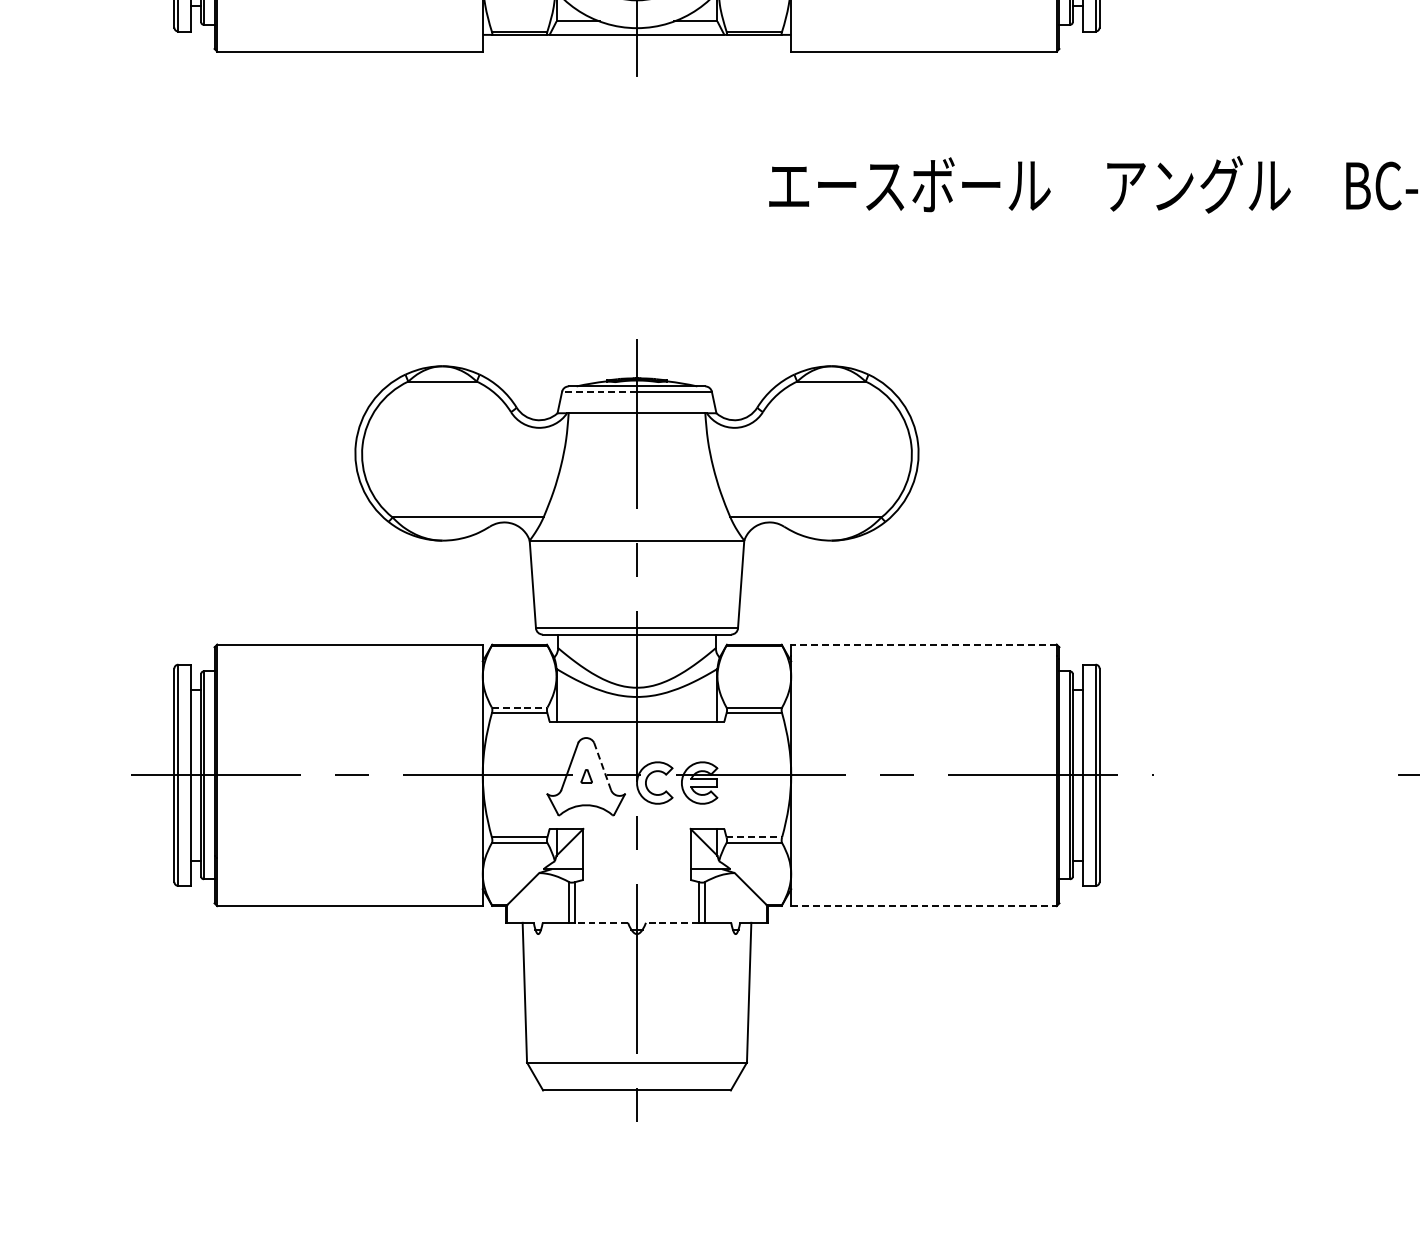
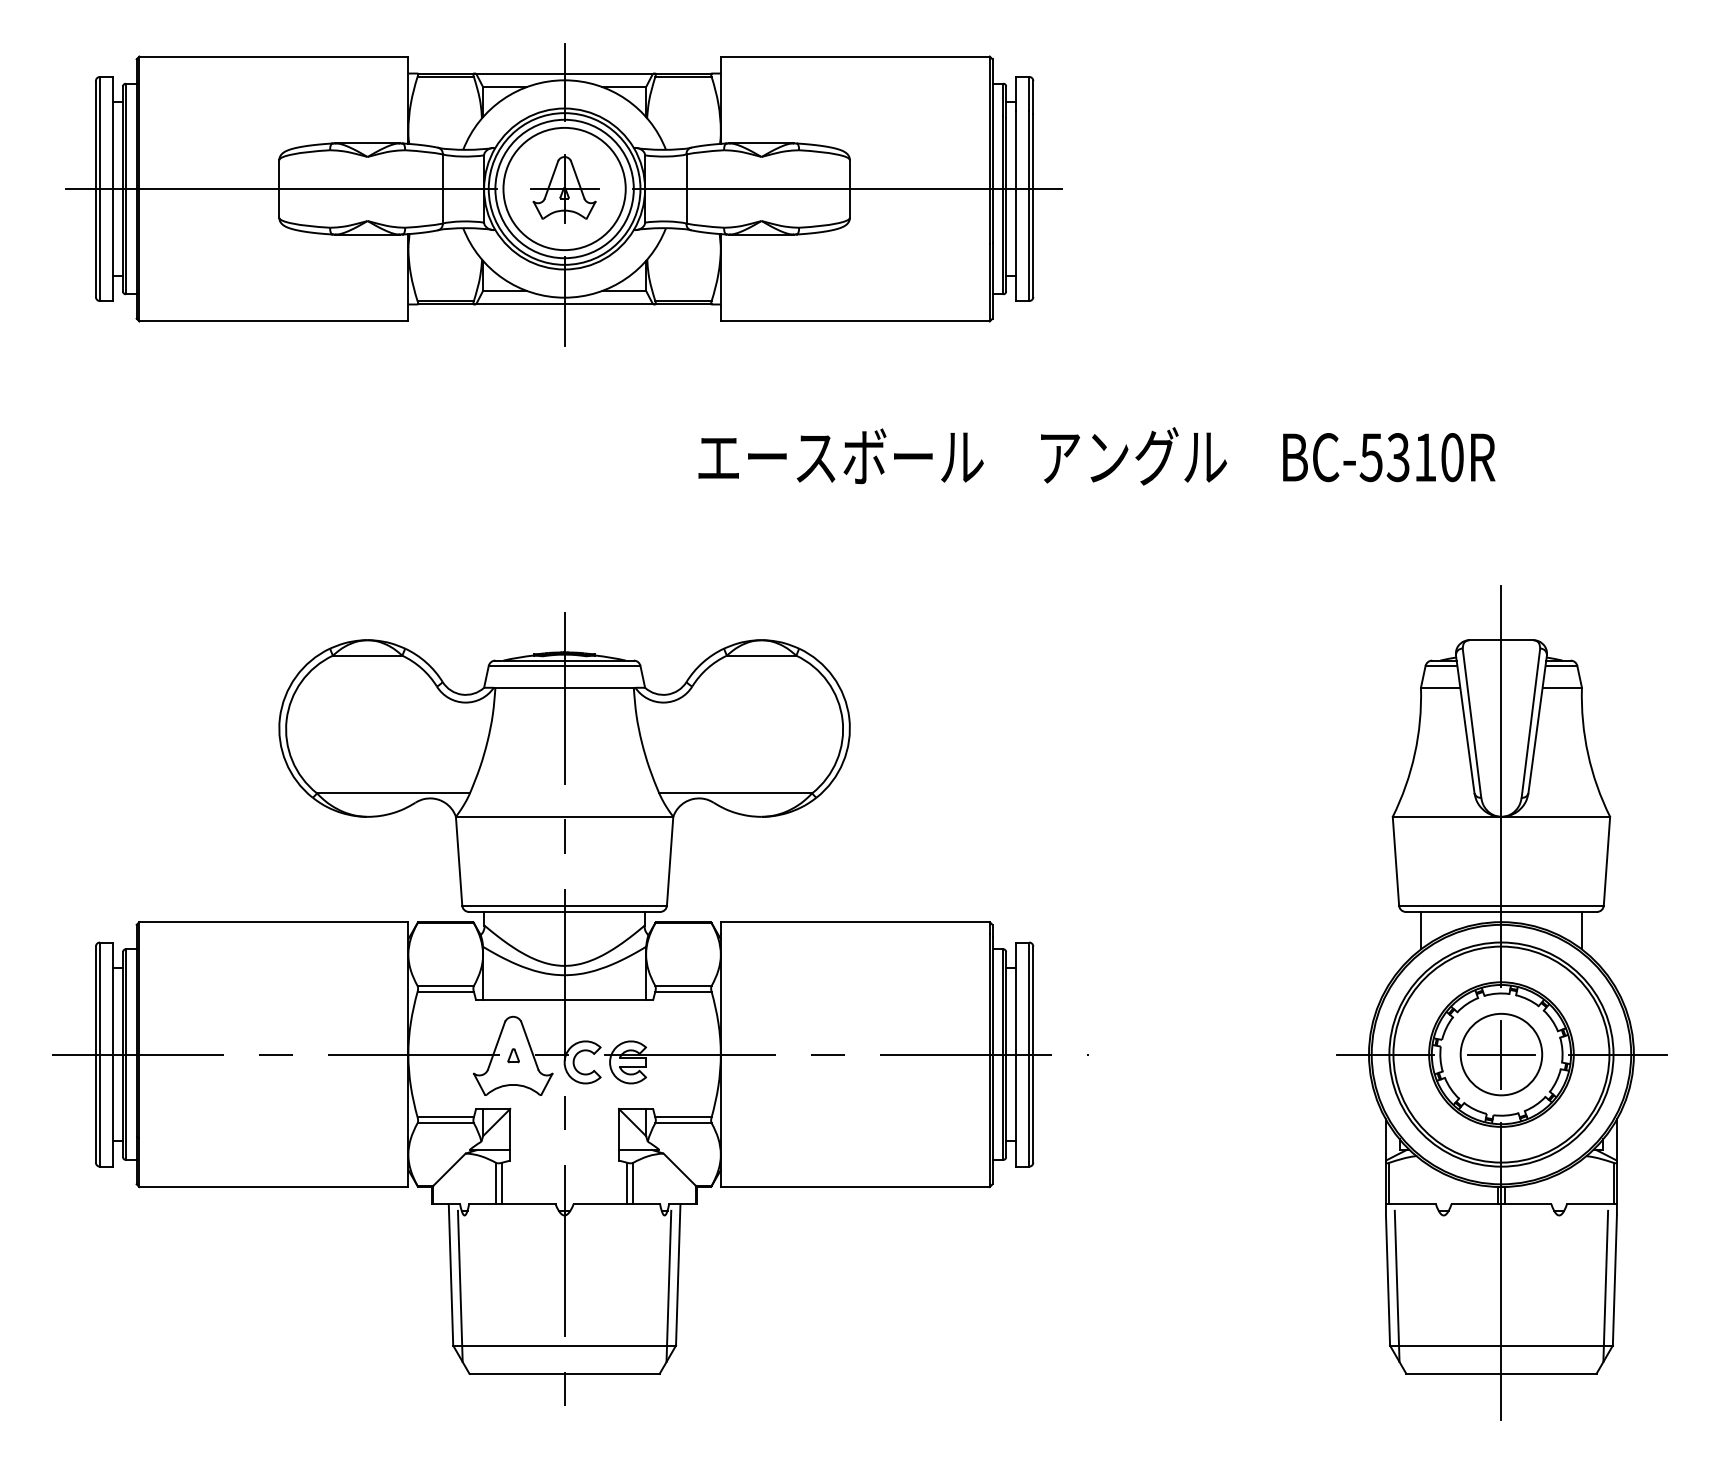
line: (599, 392) -> (526, 666), dashed -> solid
line: (923, 644) -> (854, 922), dashed -> solid
line: (520, 707) -> (446, 985), dashed -> solid
line: (602, 766) -> (529, 1045), dashed -> solid
line: (754, 837) -> (683, 1117), dashed -> solid
line: (924, 906) -> (855, 1187), dashed -> solid
line: (601, 923) -> (528, 1204), dashed -> solid
line: (672, 923) -> (600, 1204), dashed -> solid
line: (533, 1004) -> (459, 1286), added
line: (739, 1004) -> (668, 1286), added

